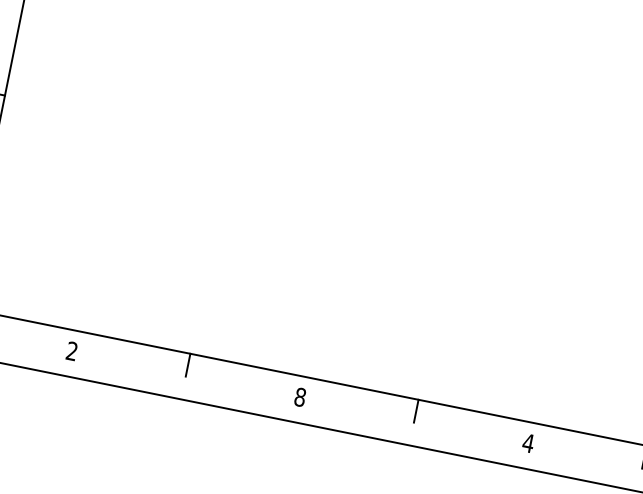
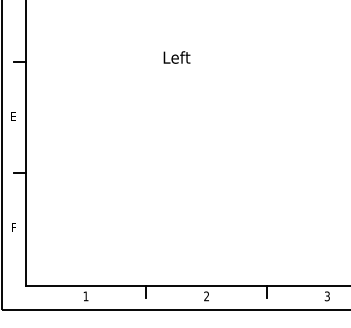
text: (71, 351) -> (85, 296), 2 -> 1
text: (299, 397) -> (206, 296), 8 -> 2
text: (528, 443) -> (327, 296), 4 -> 3

